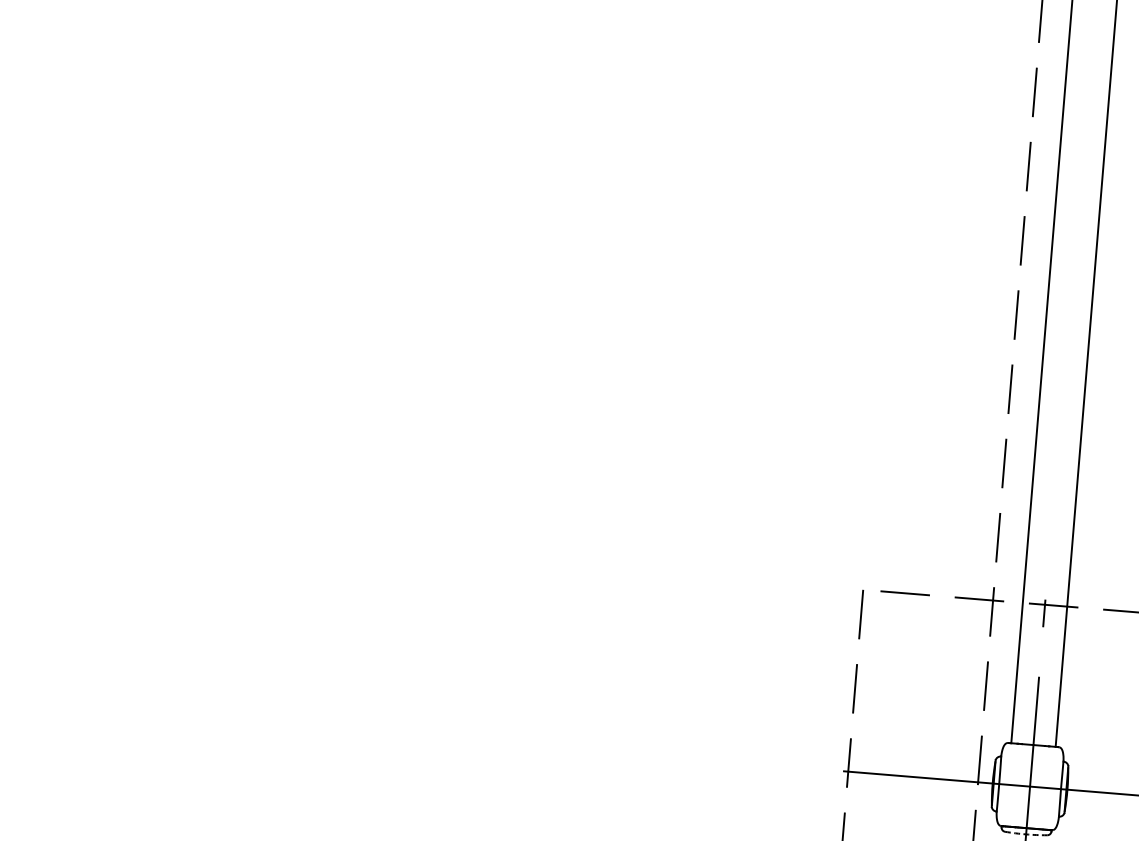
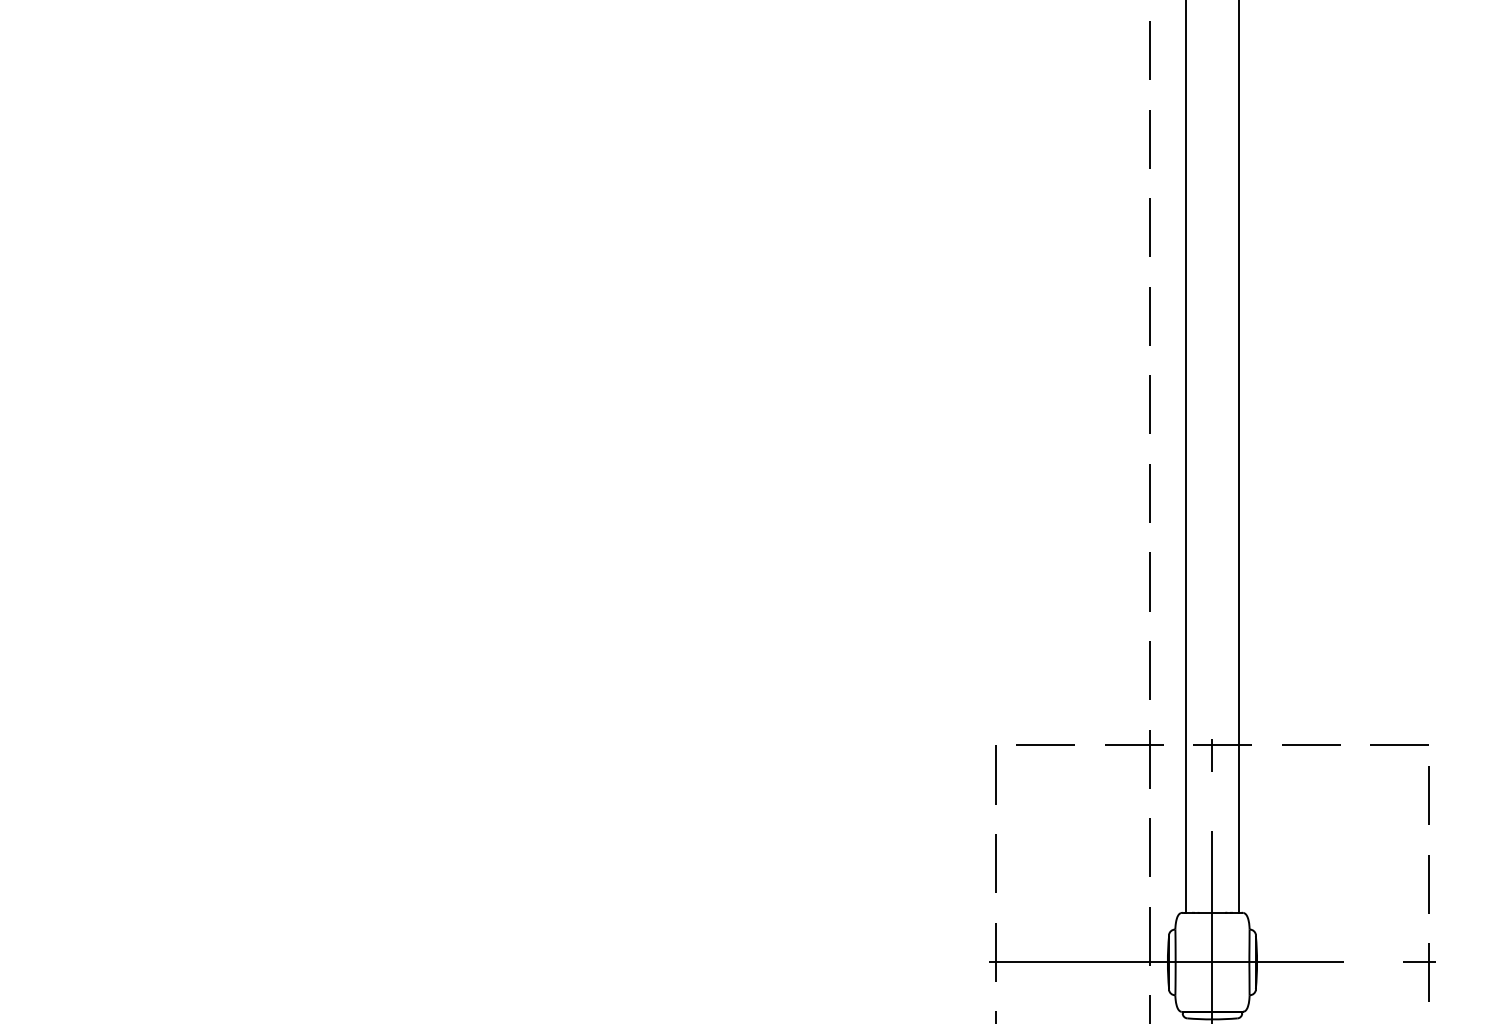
arc: (1026, 834) -> (1212, 1019), dashed -> solid

